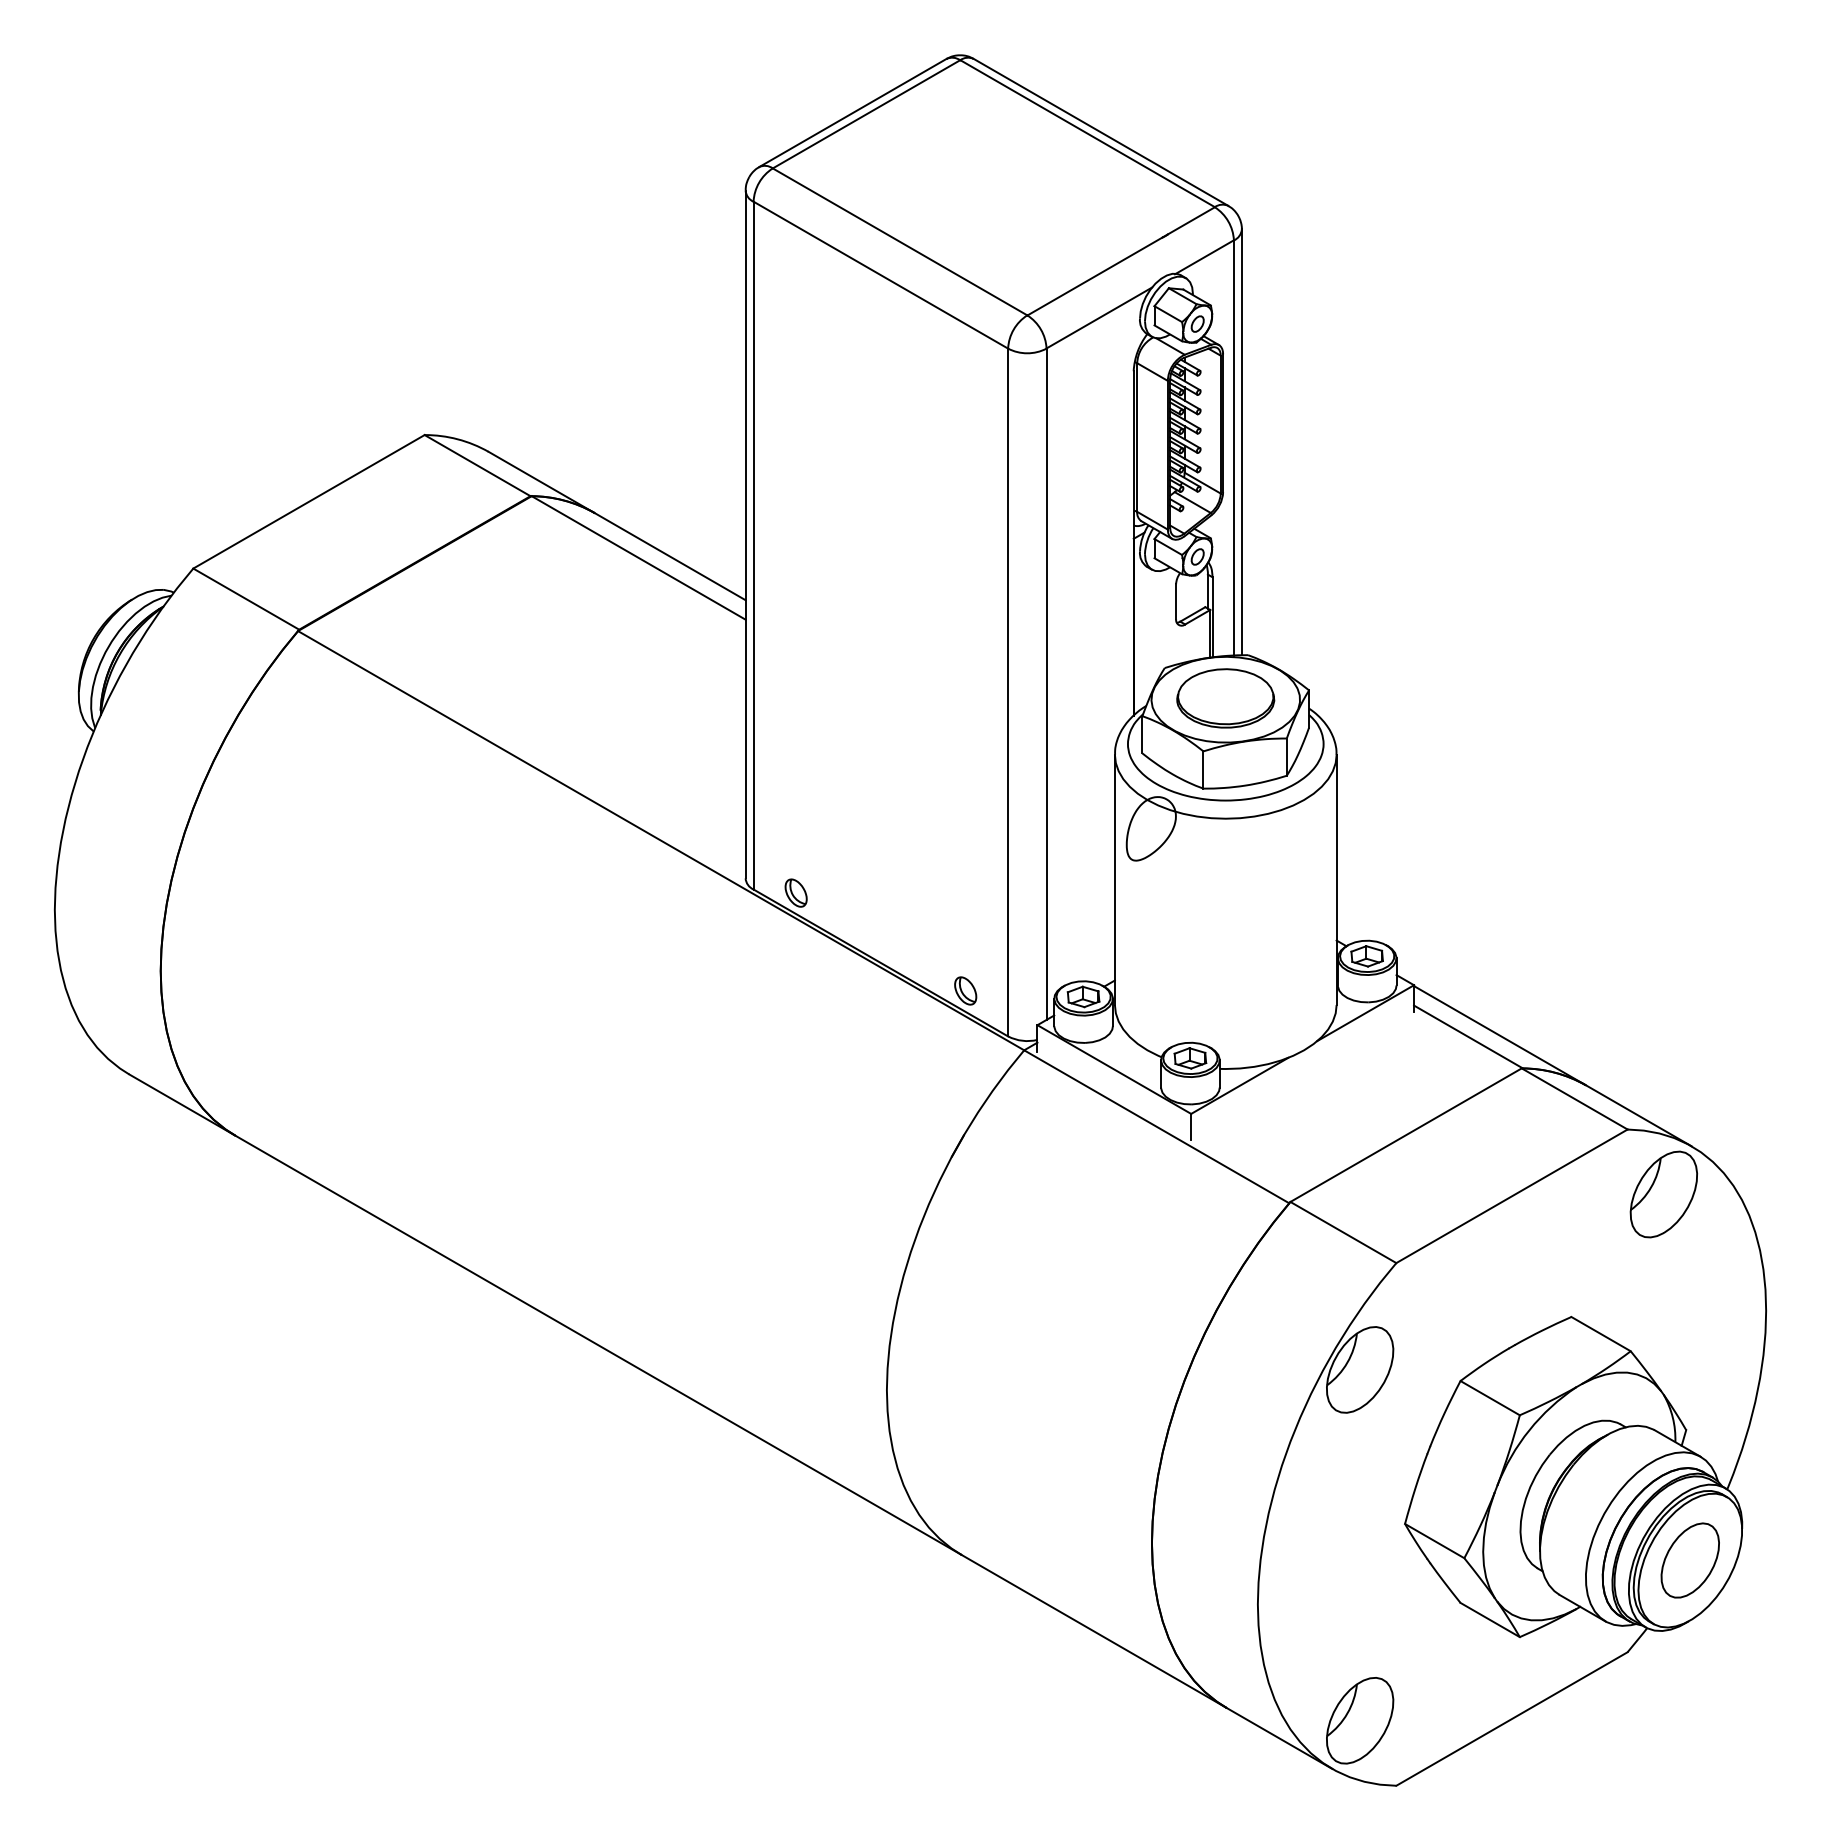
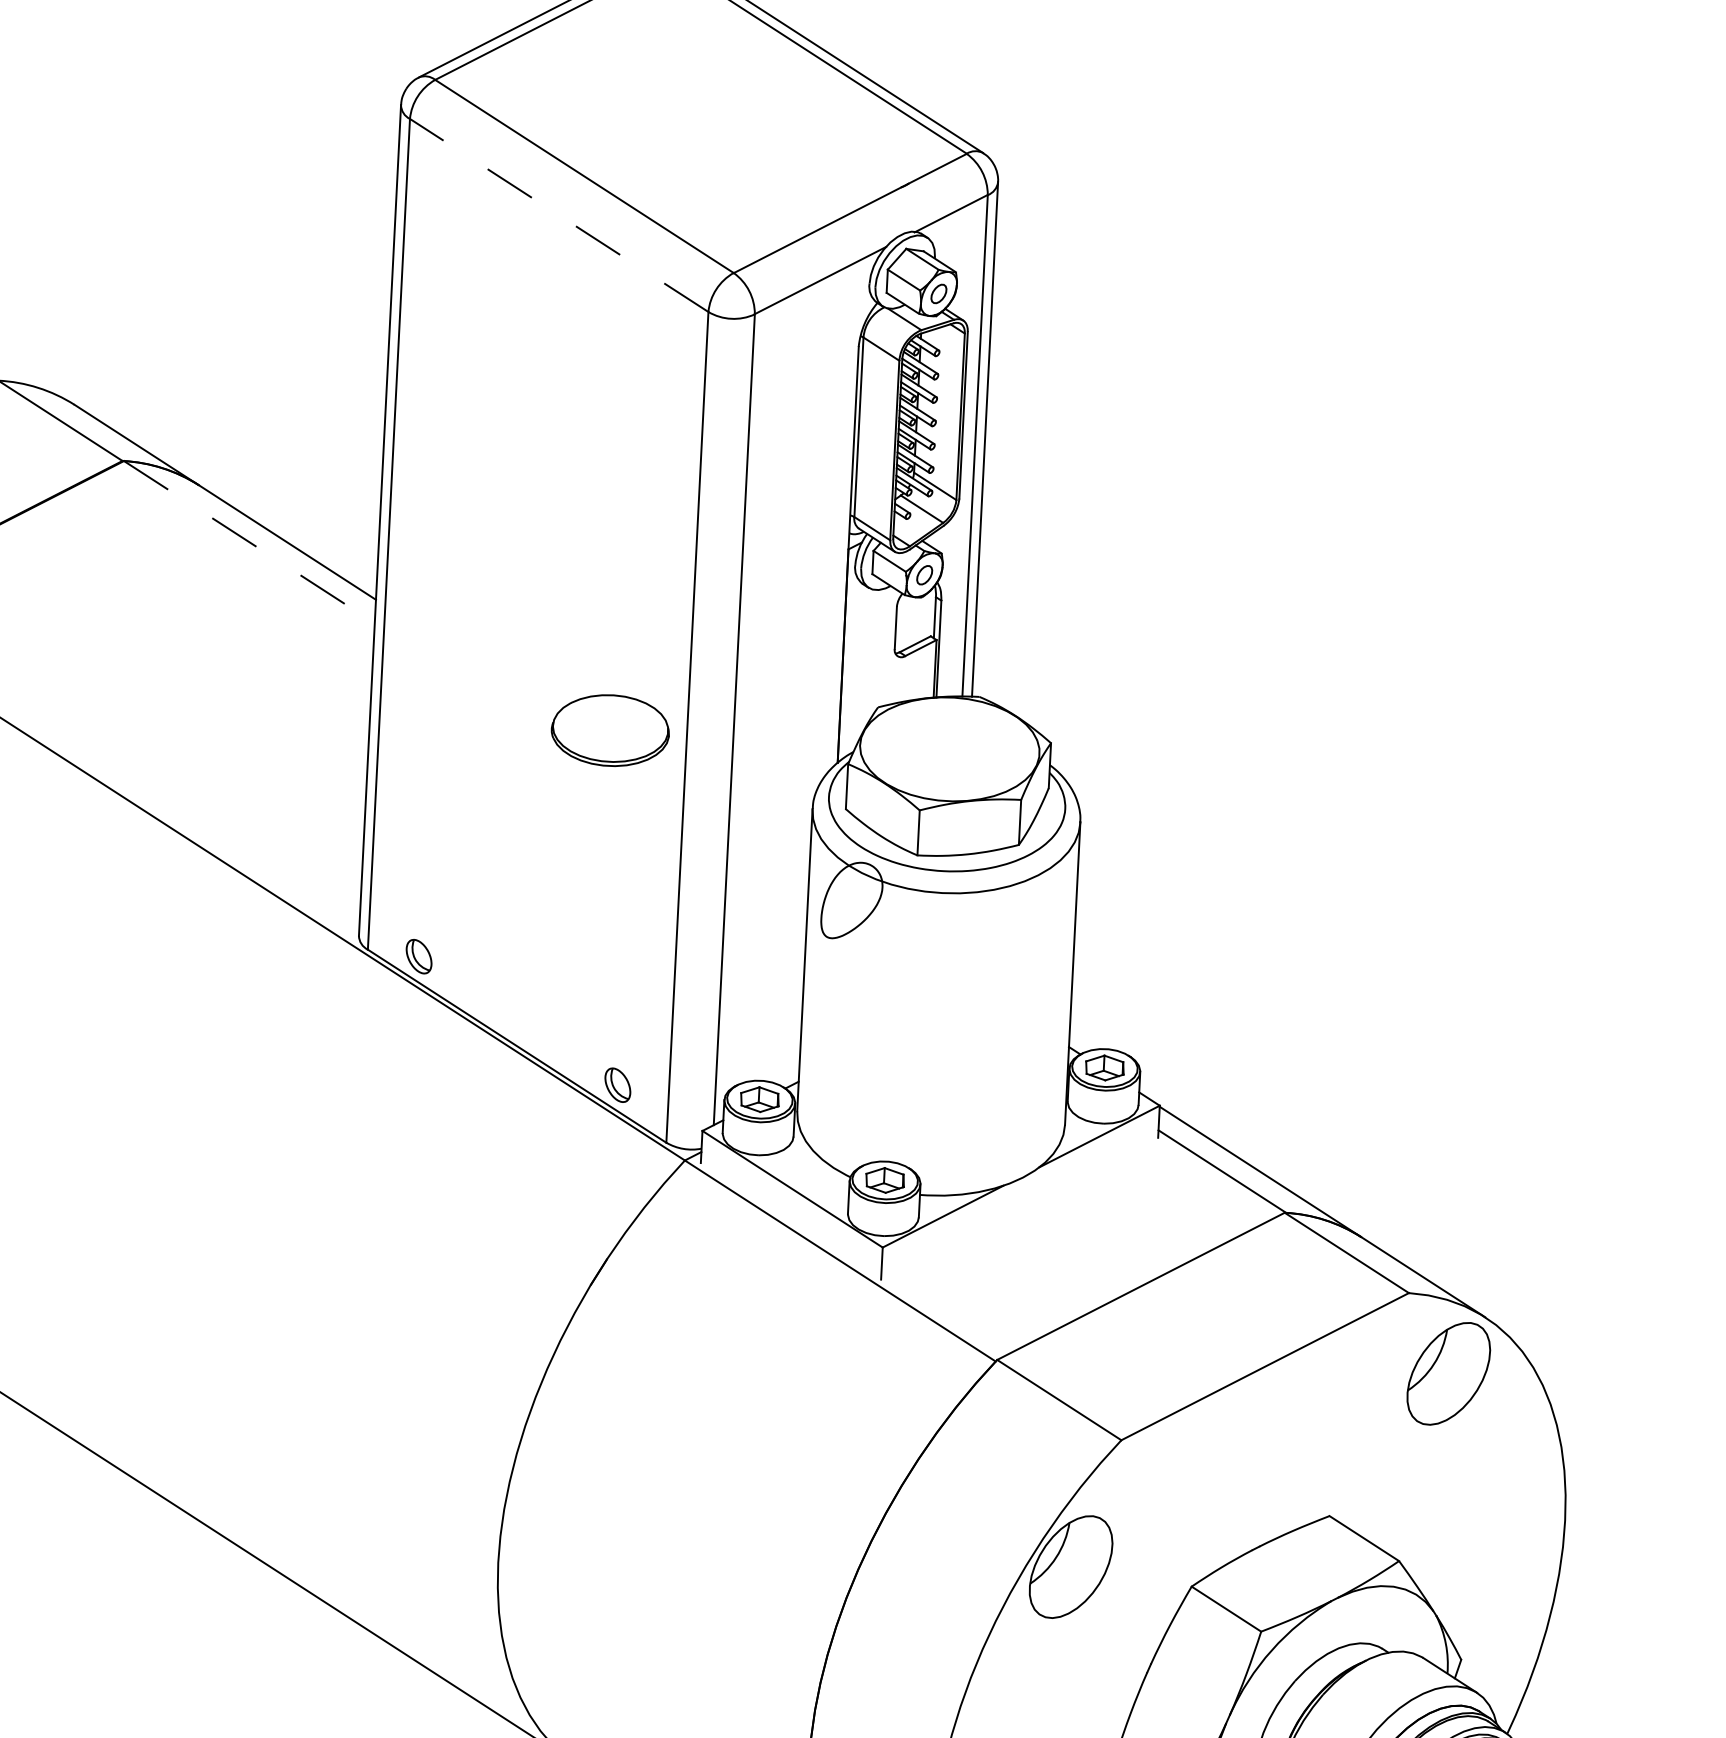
line: (880, 275) -> (558, 215), solid -> dashed
line: (639, 558) -> (250, 542), solid -> dashed
part: (1225, 698) -> (610, 730), moved

